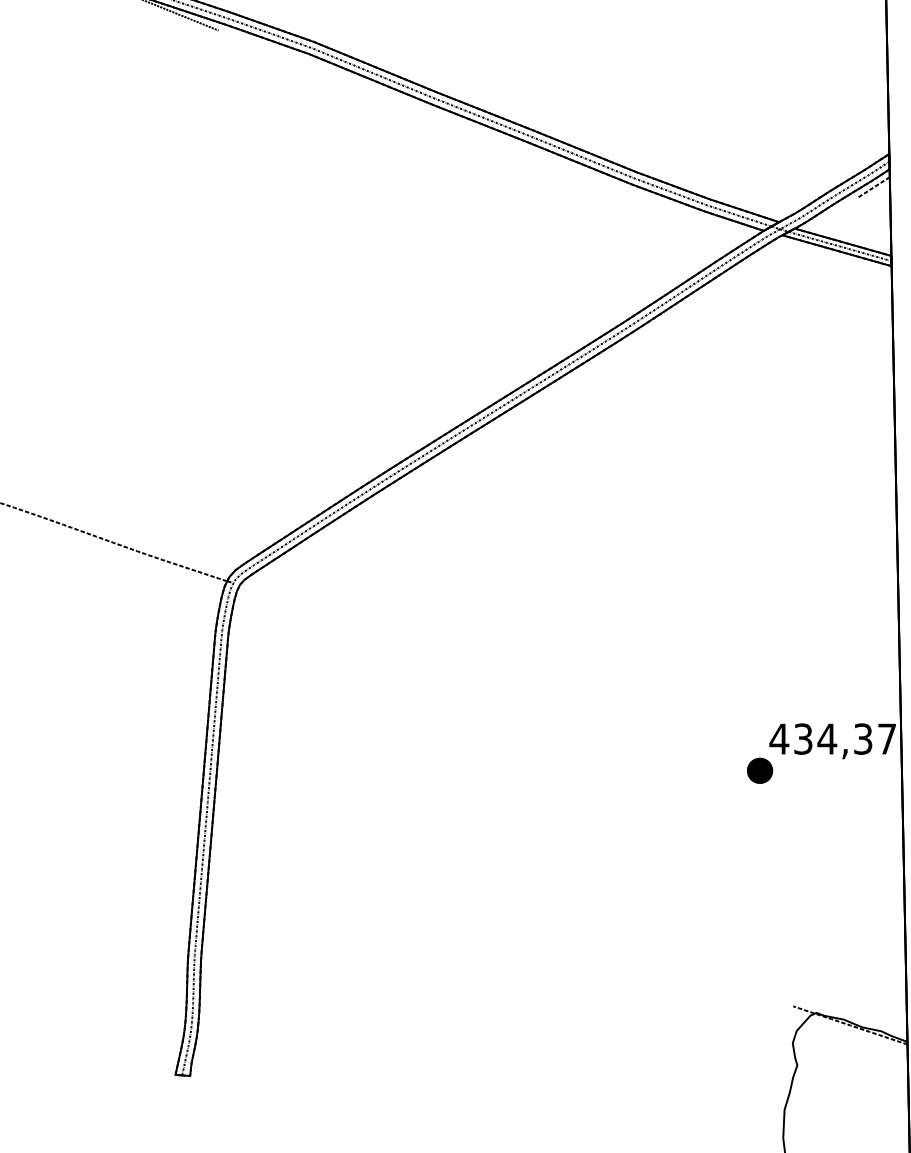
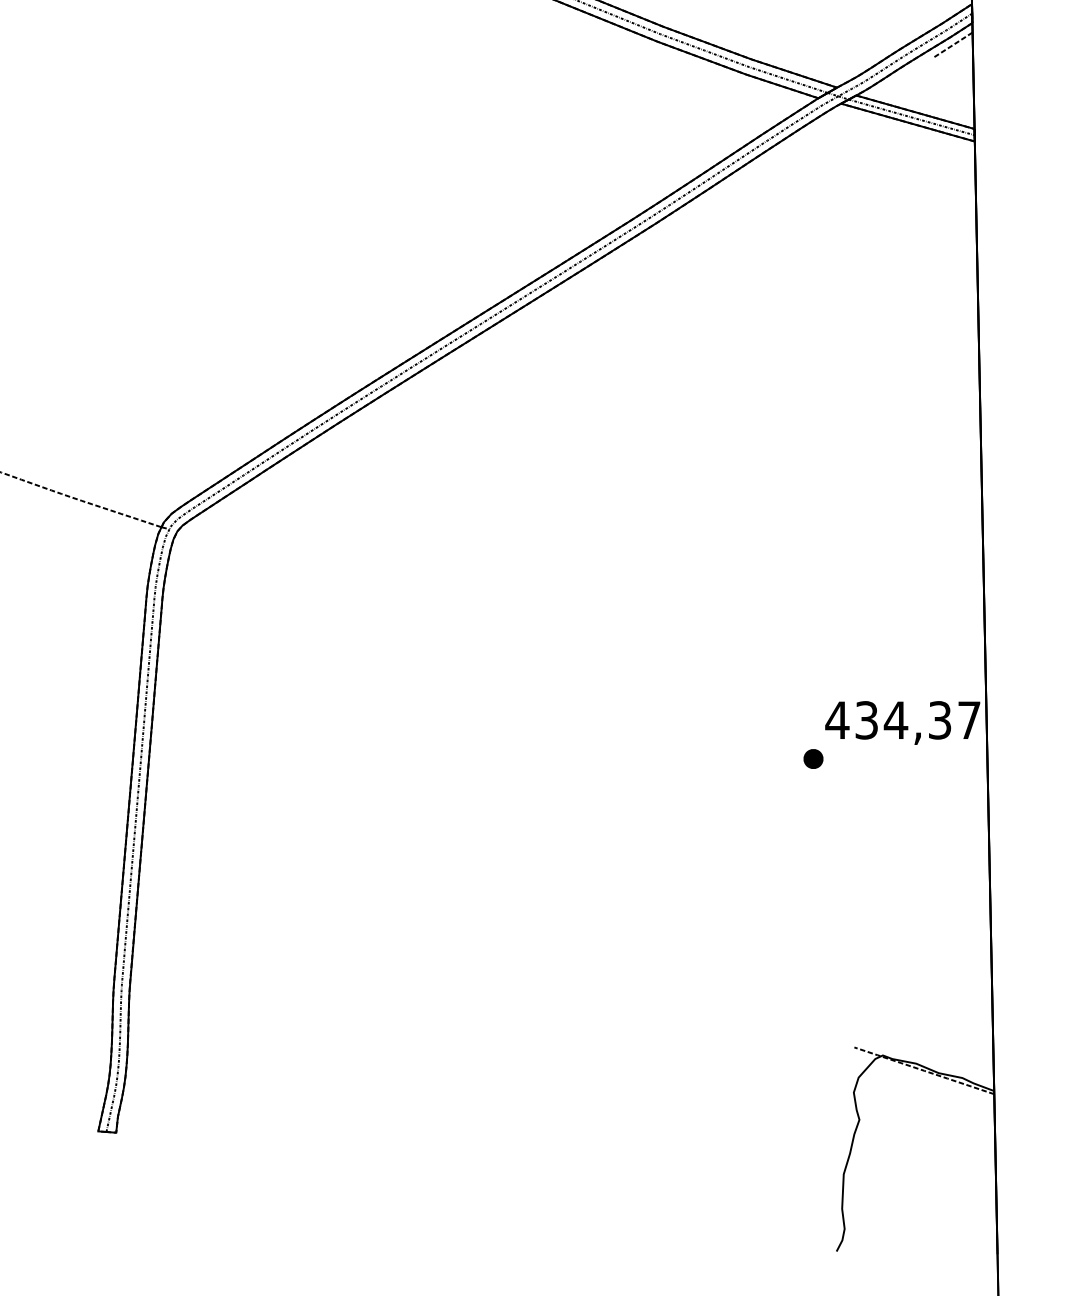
part: (759, 770) -> (813, 758), size x0.62

